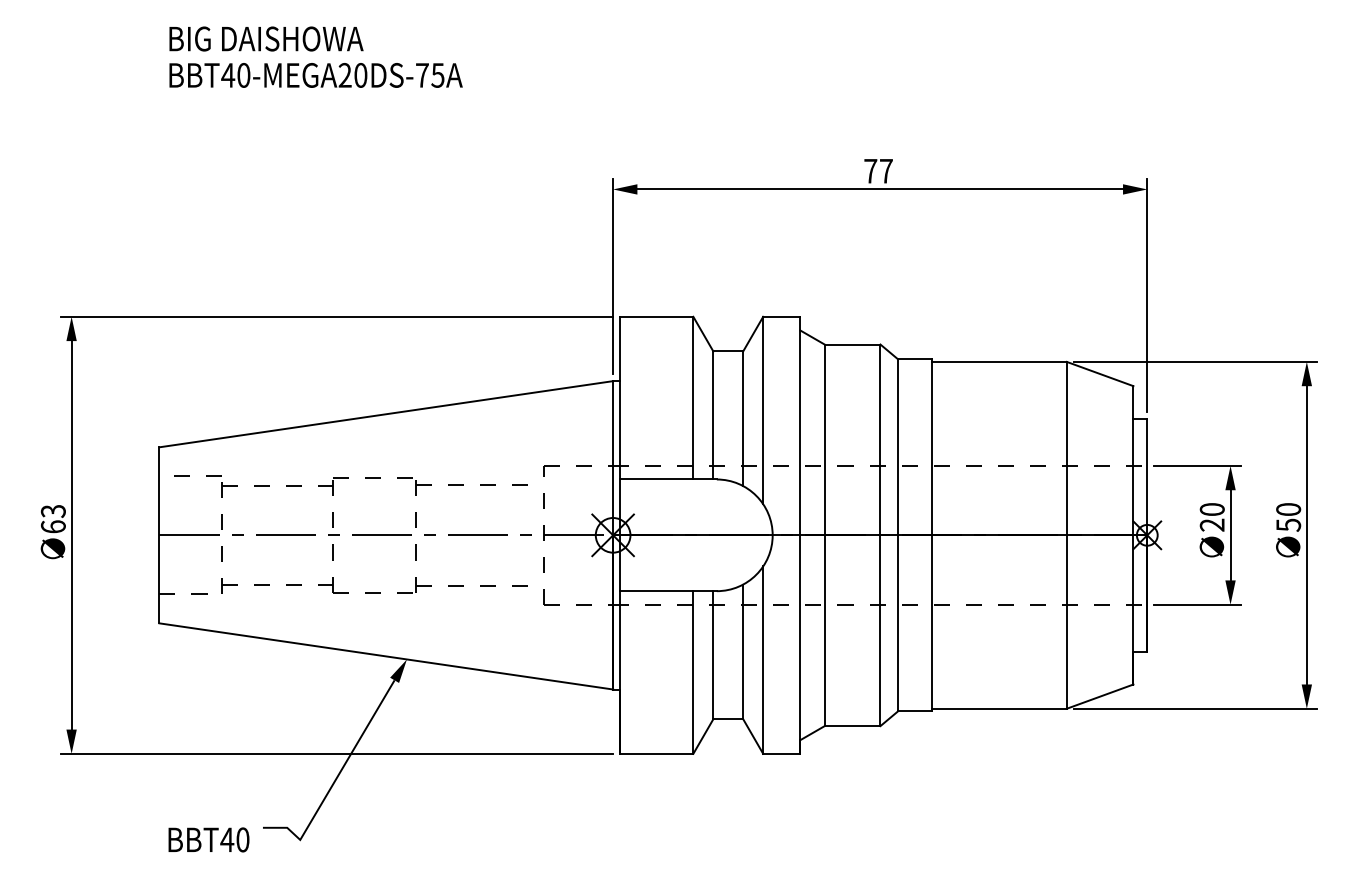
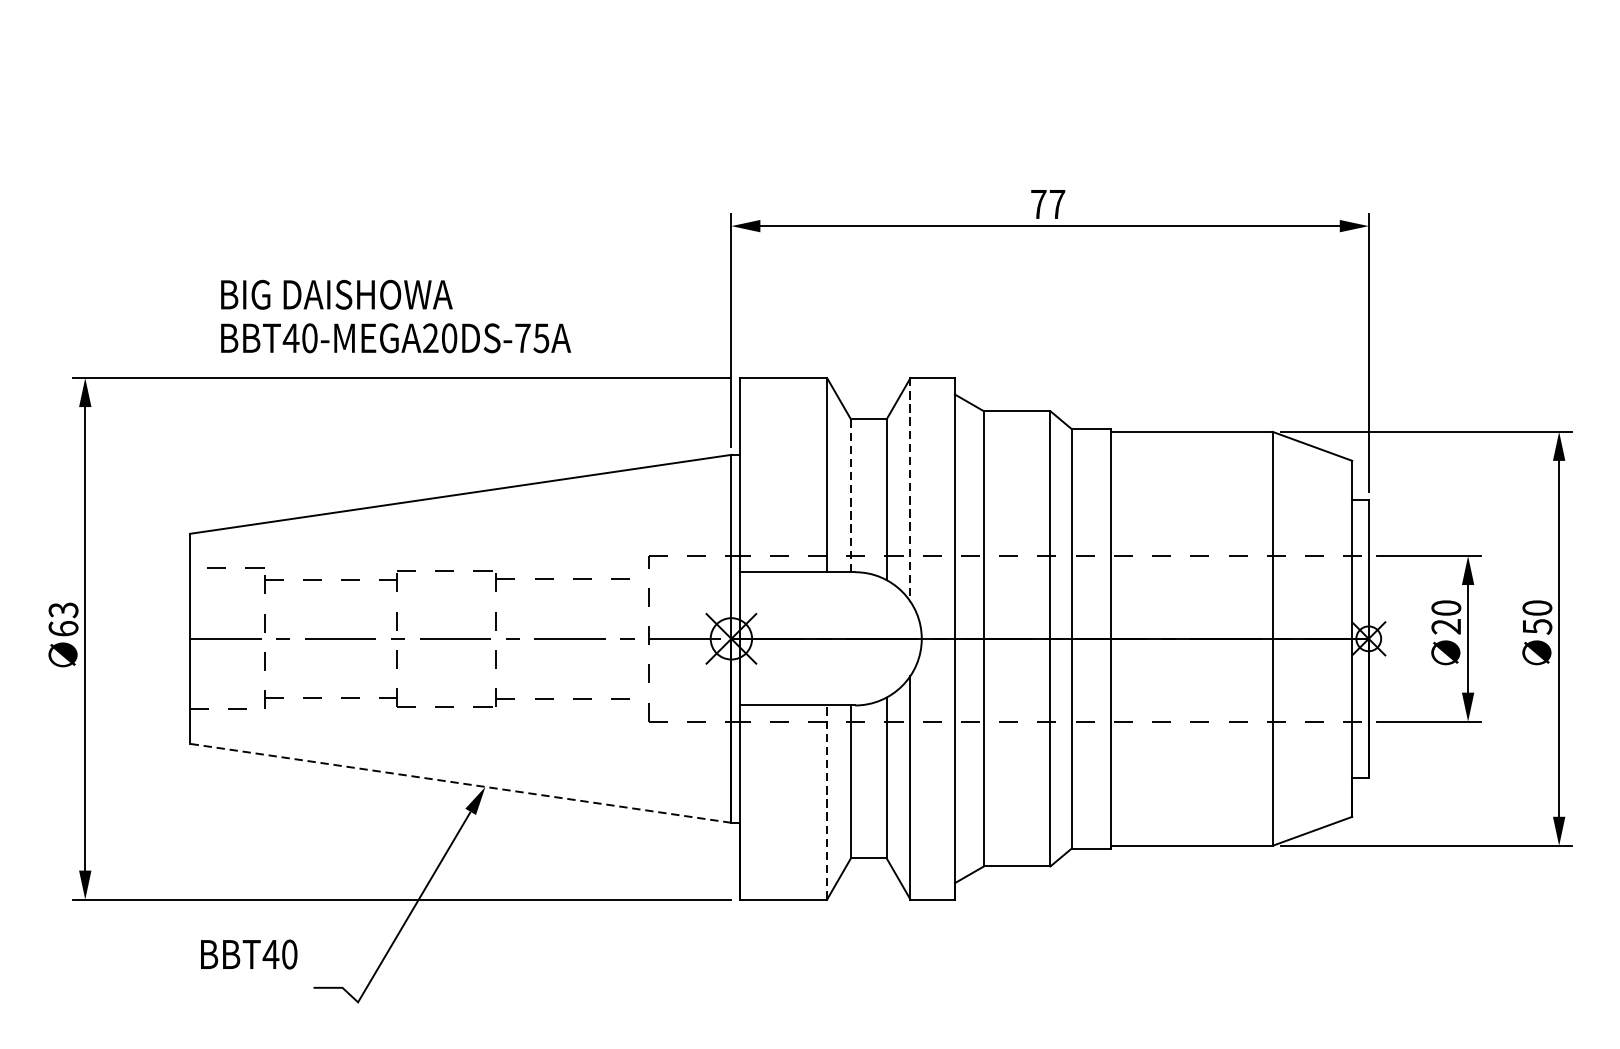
text: (315, 56) -> (395, 315), moved
line: (763, 410) -> (910, 489), solid -> dashed
line: (713, 415) -> (851, 495), solid -> dashed
line: (385, 656) -> (459, 783), solid -> dashed
line: (693, 672) -> (827, 802), solid -> dashed
text: (208, 839) -> (248, 954), moved

